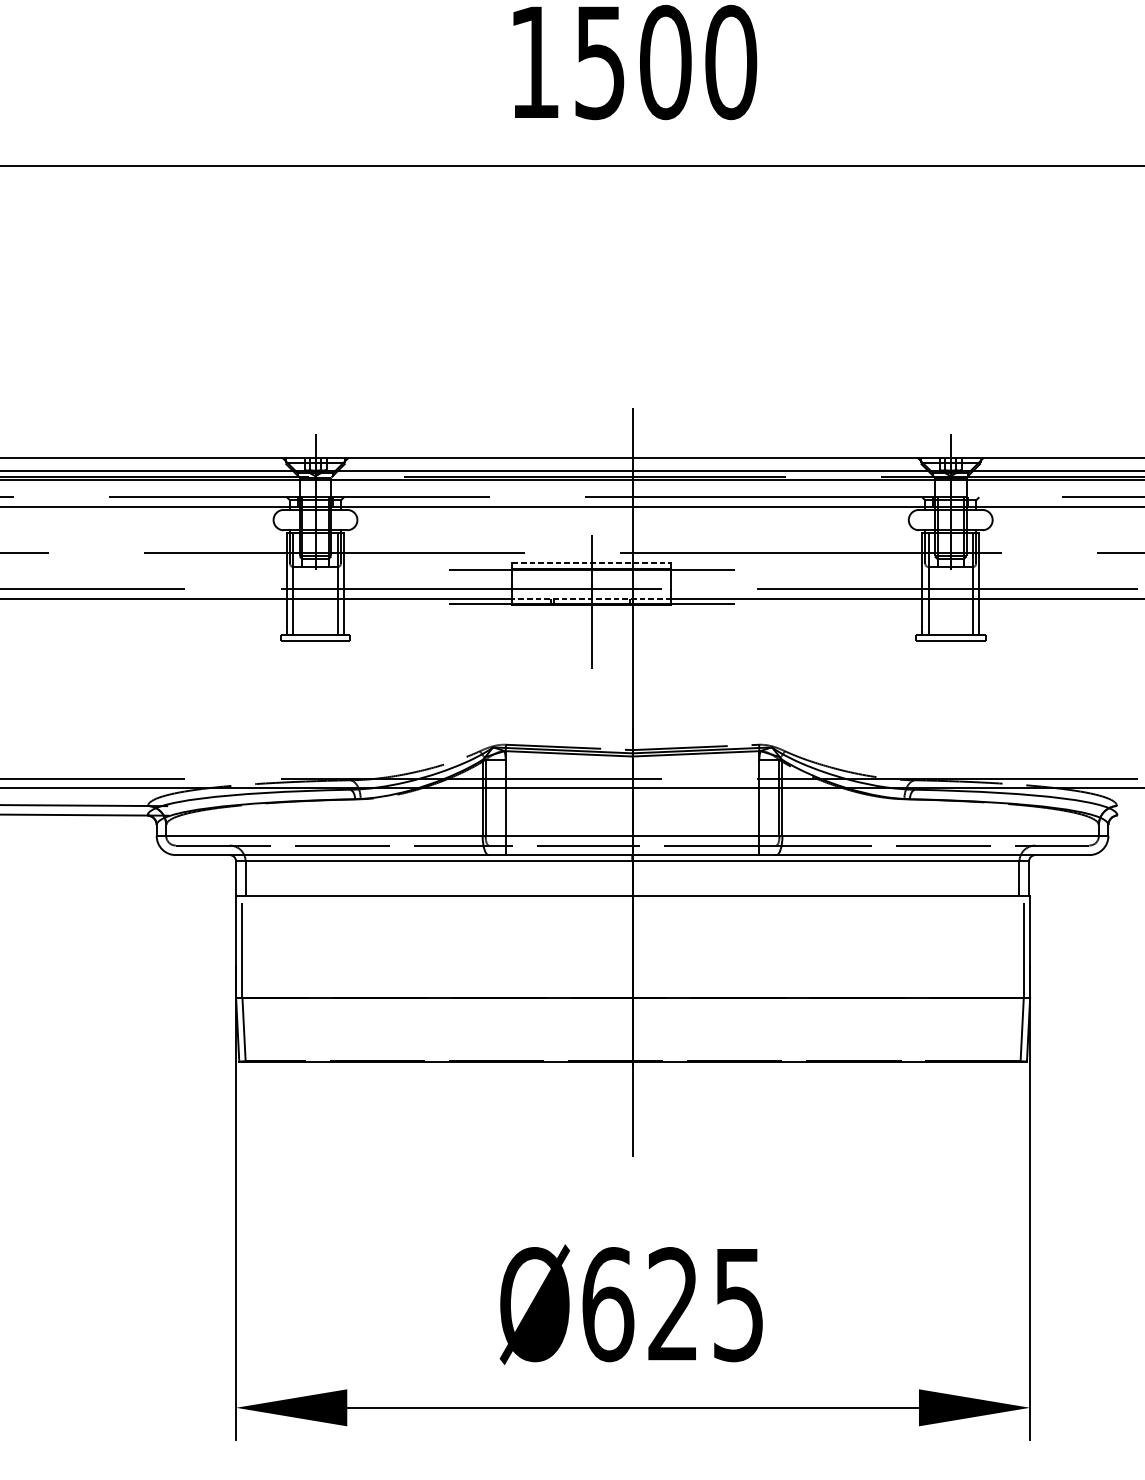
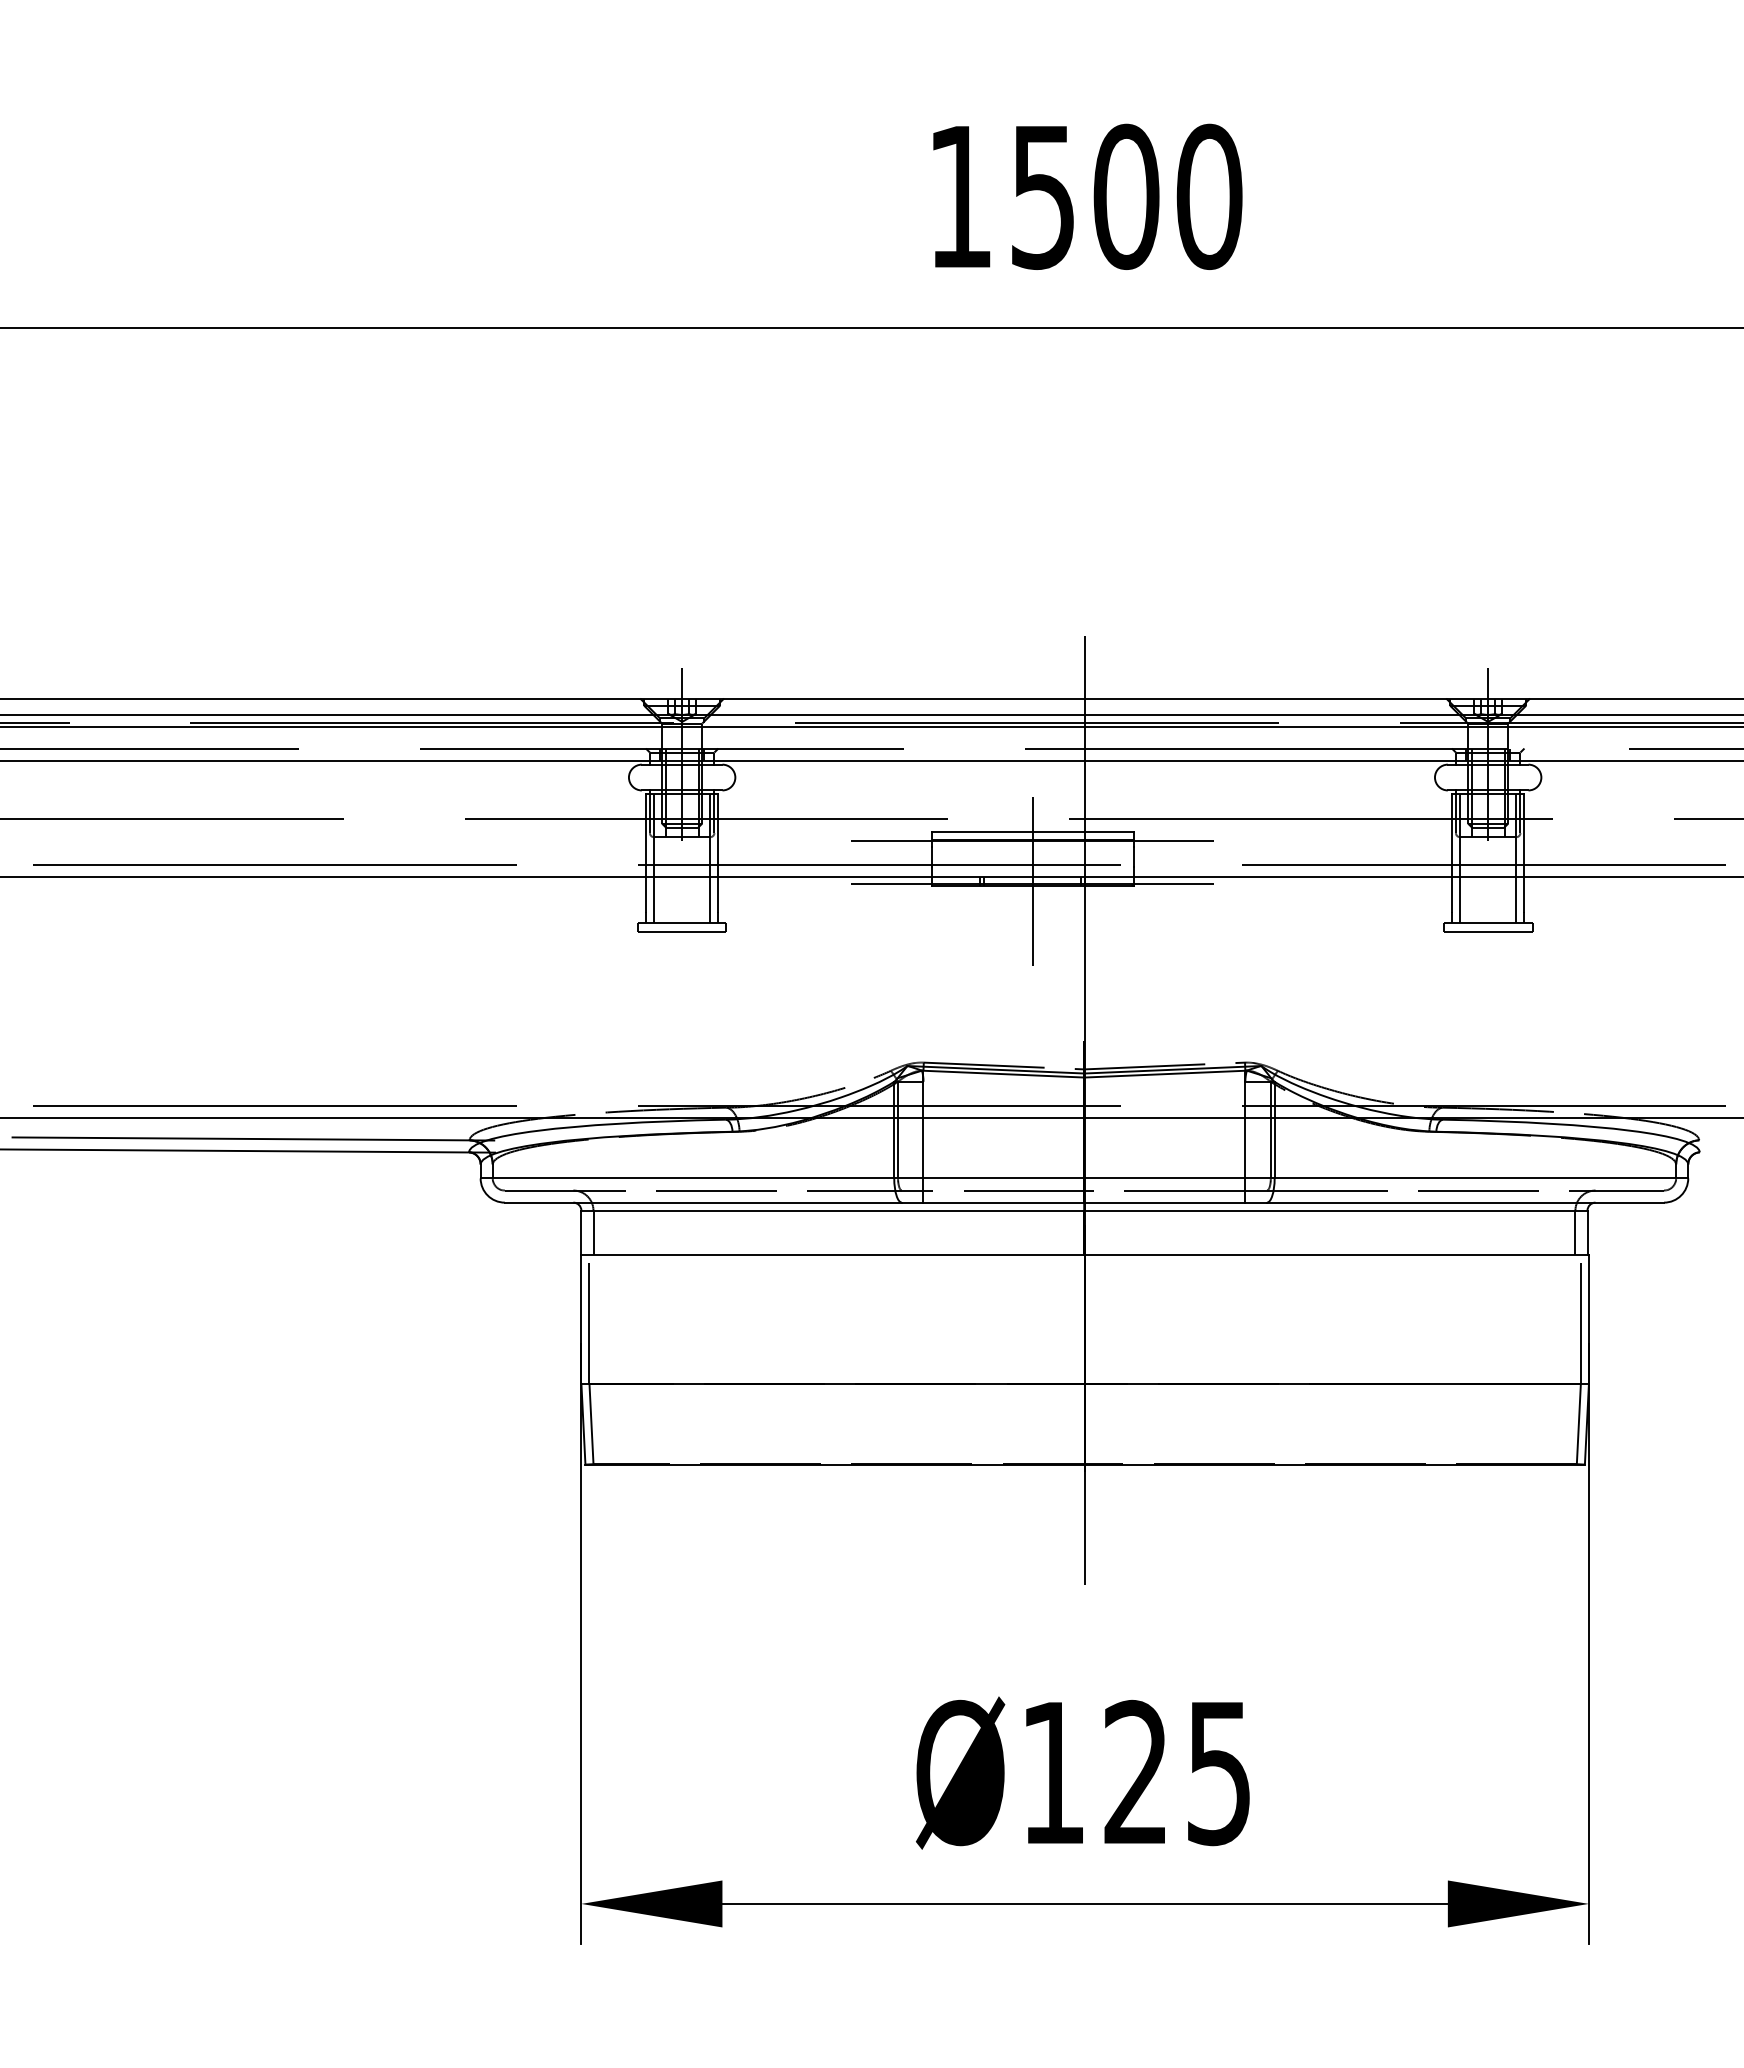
line: (591, 562) -> (1032, 831), dashed -> solid
line: (591, 598) -> (1032, 877), dashed -> solid
text: (608, 1304) -> (1053, 1772), Ø625 -> Ø125

